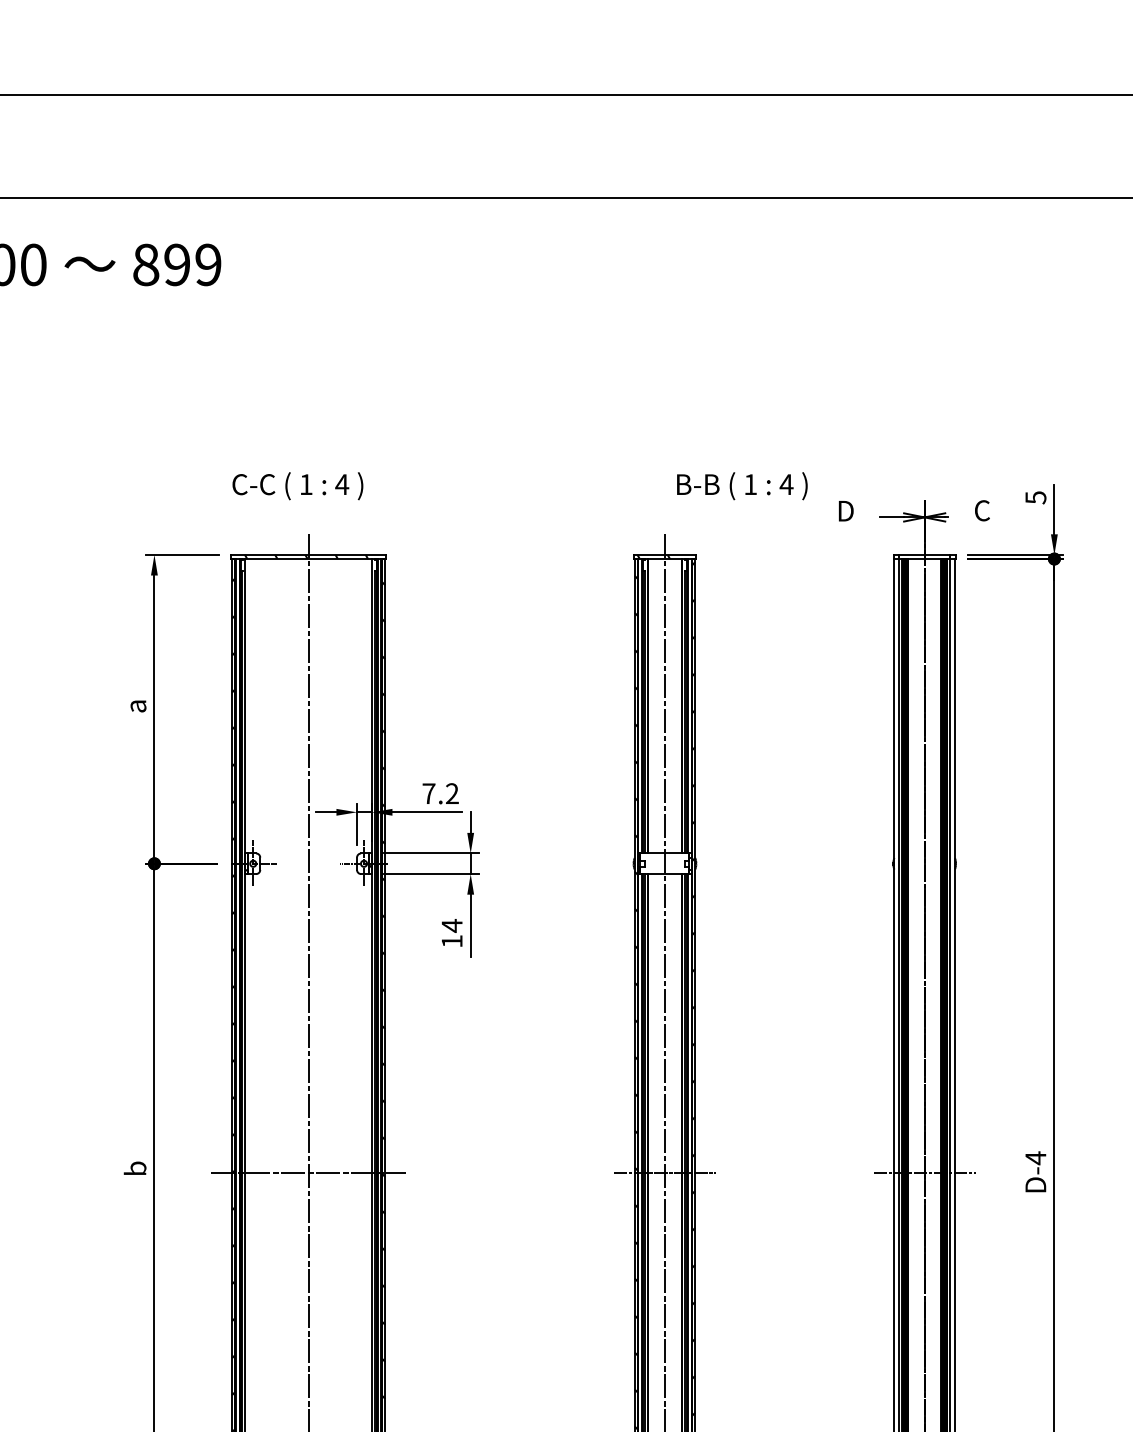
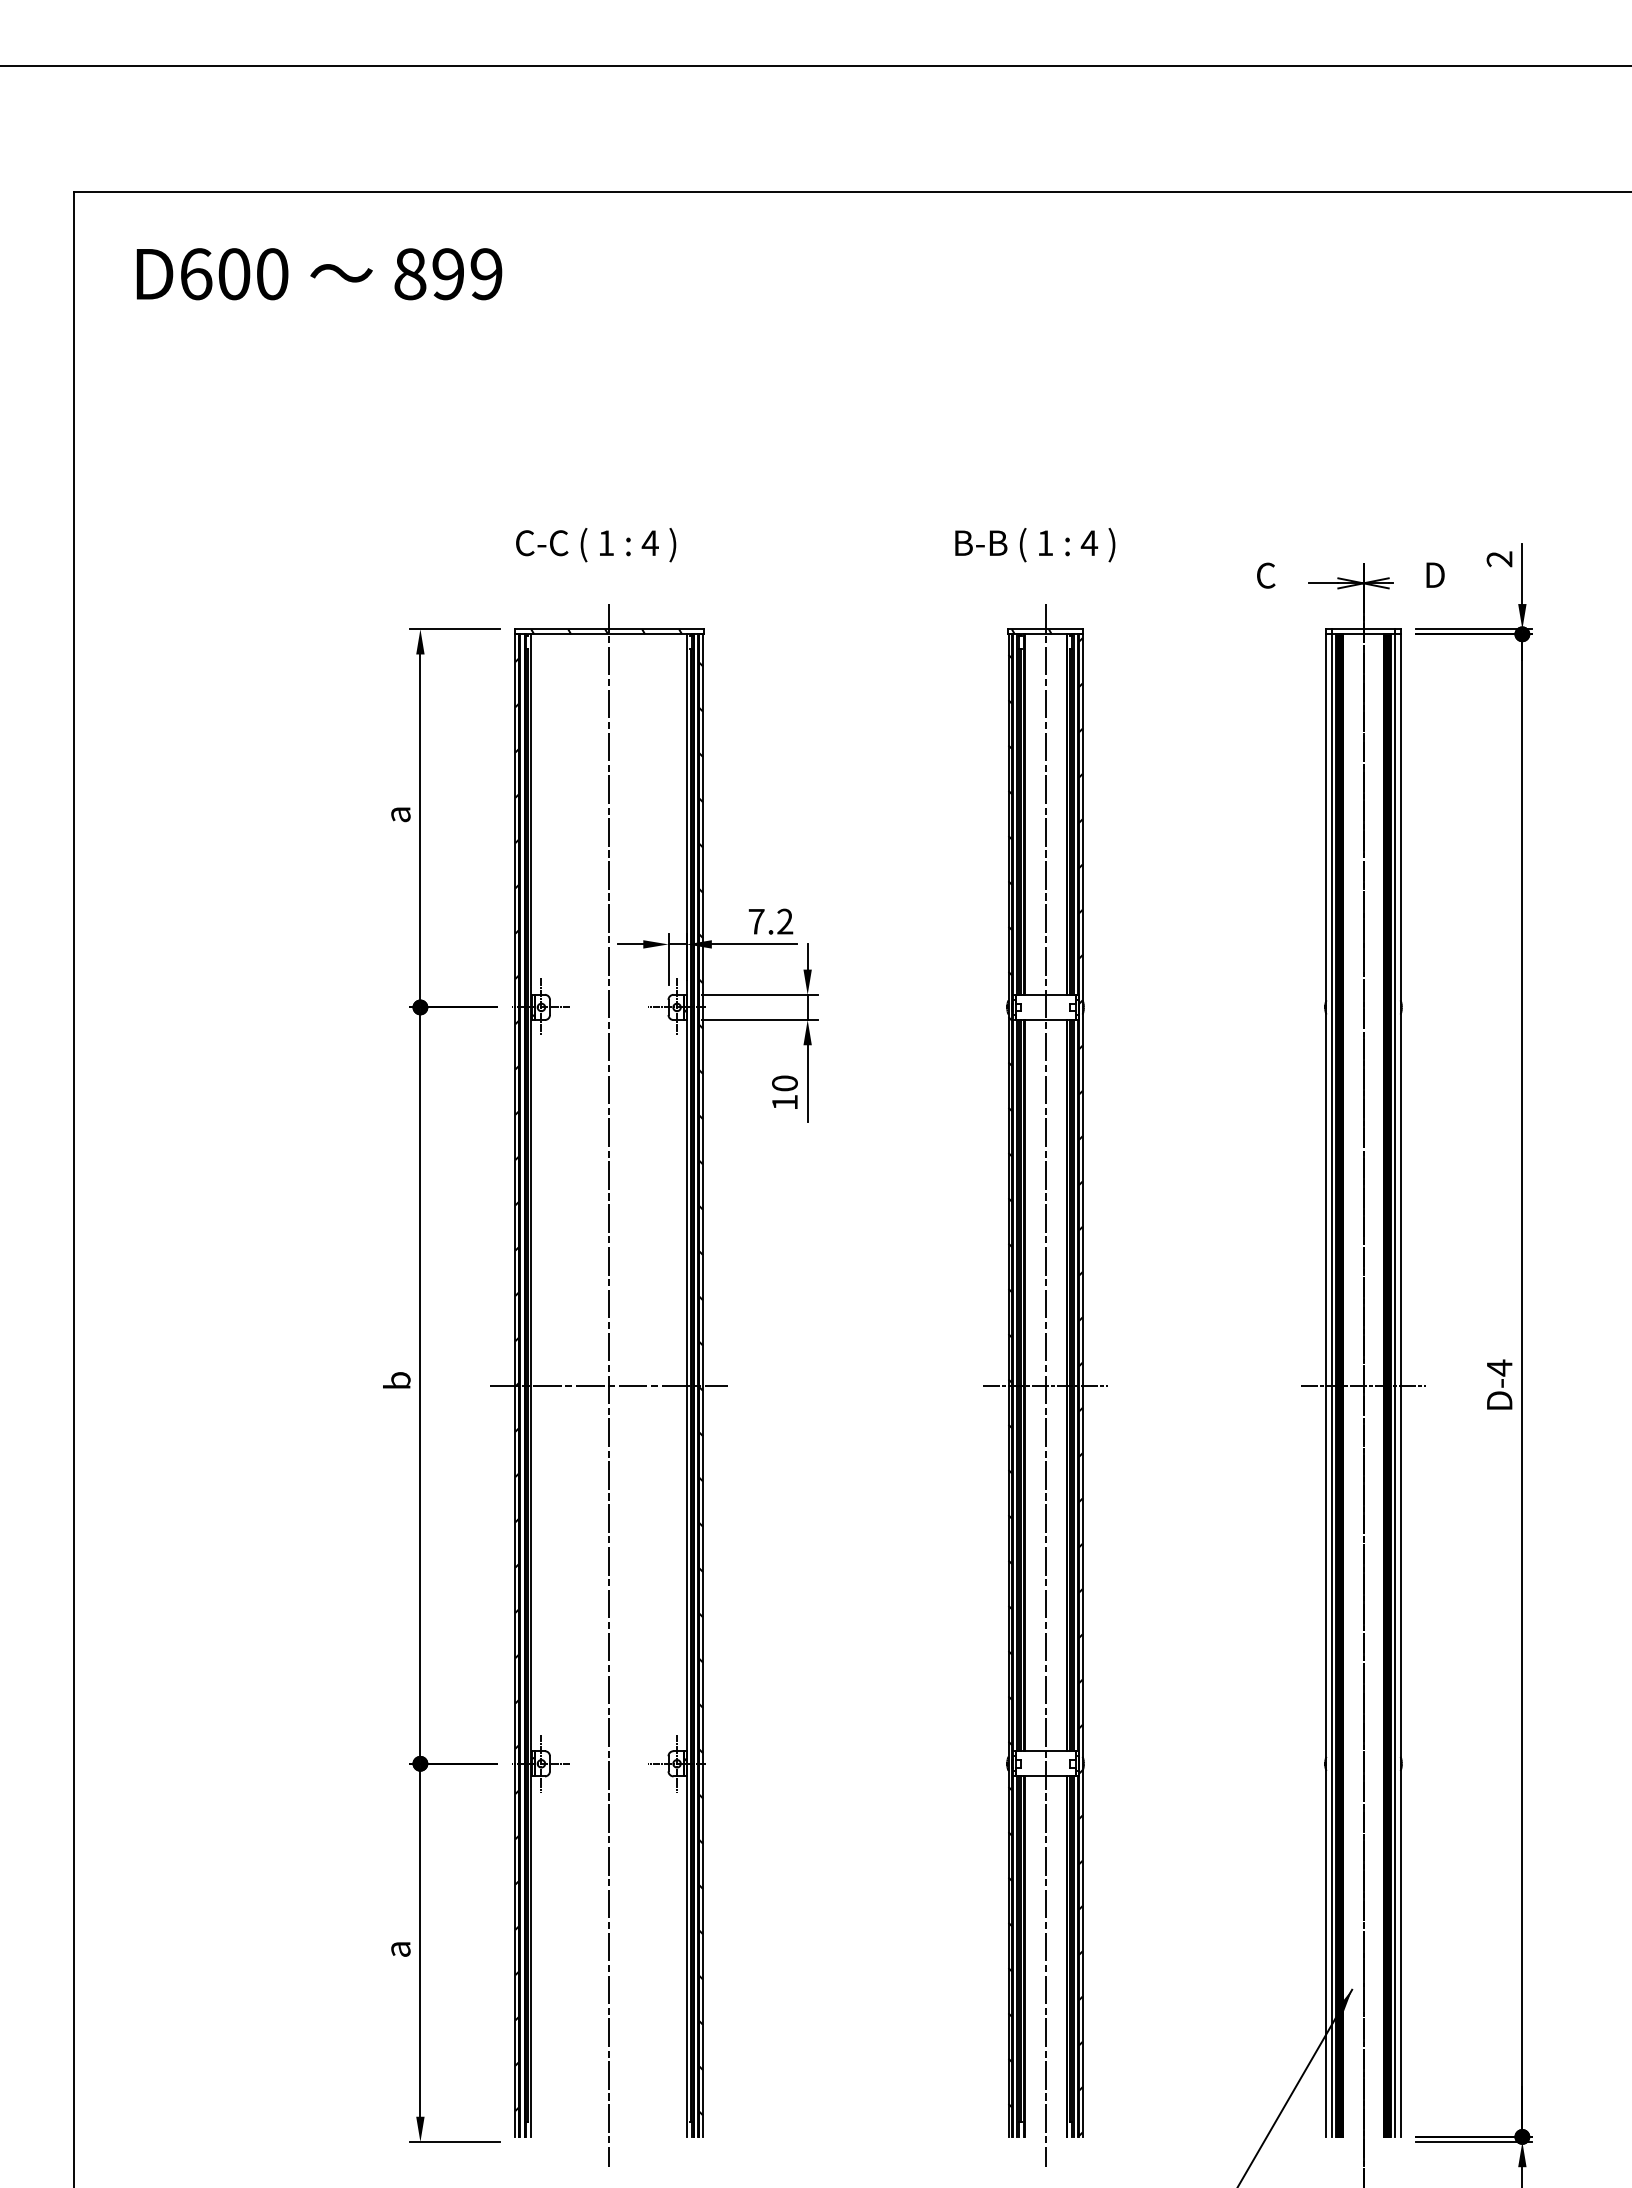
text: (742, 486) -> (1035, 545), moved
text: (1035, 497) -> (1499, 559), 5 -> 2
text: (845, 511) -> (1266, 575), D -> C
text: (982, 511) -> (1434, 575), C -> D
text: (451, 925) -> (784, 1083), 14 -> 10

